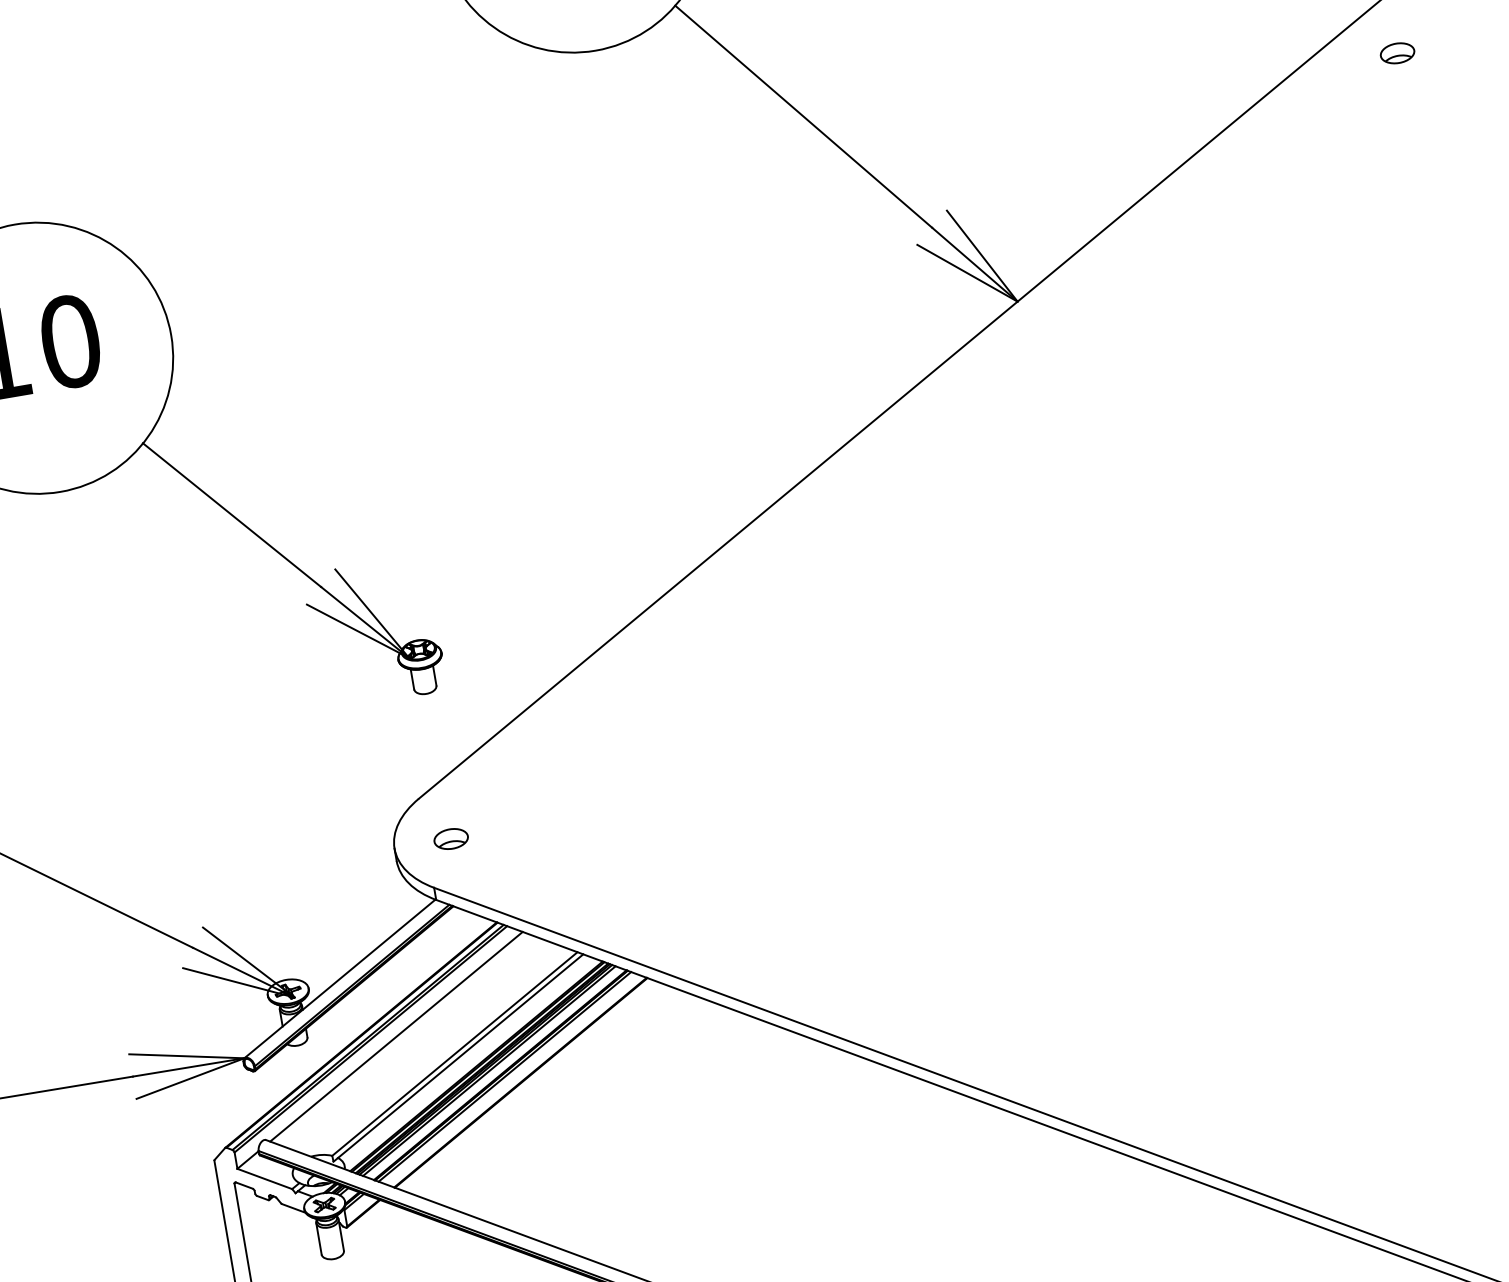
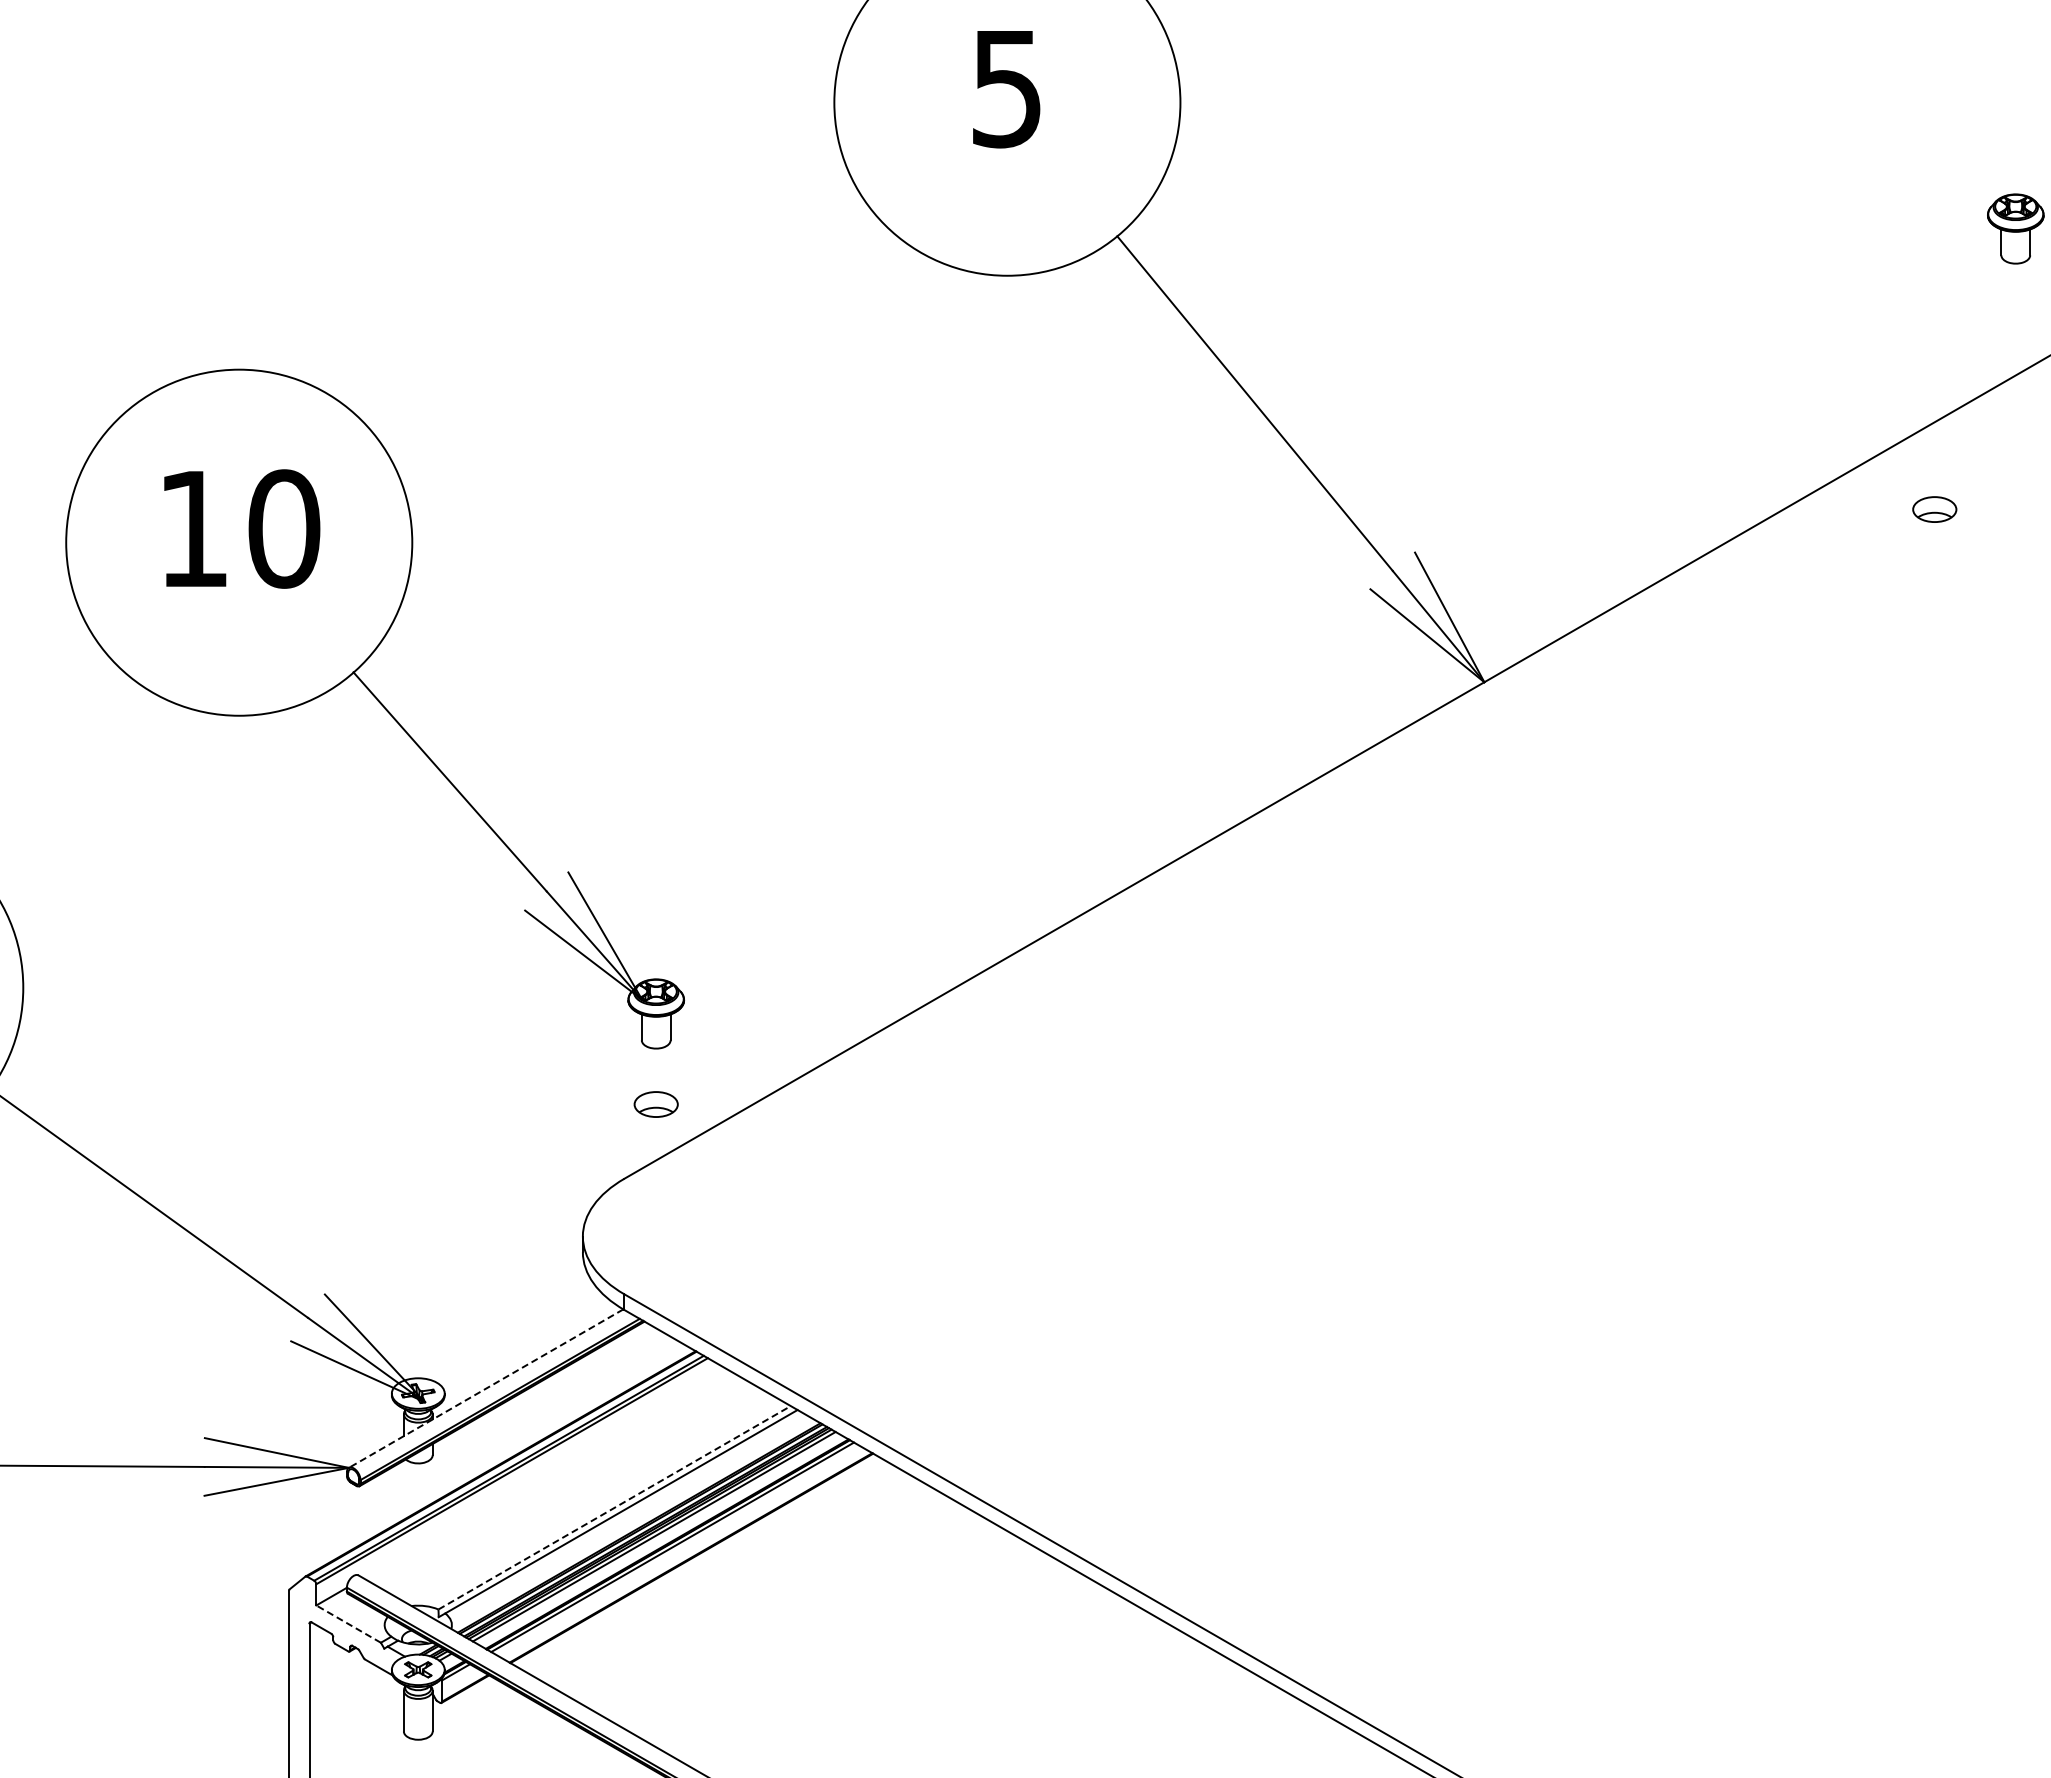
part: (1397, 53) -> (1934, 509), moved
part: (450, 839) -> (655, 1104), moved
line: (339, 978) -> (485, 1388), solid -> dashed
line: (396, 1036) -> (544, 1473), removed
line: (455, 1053) -> (615, 1507), solid -> dashed
line: (264, 1178) -> (348, 1623), solid -> dashed

